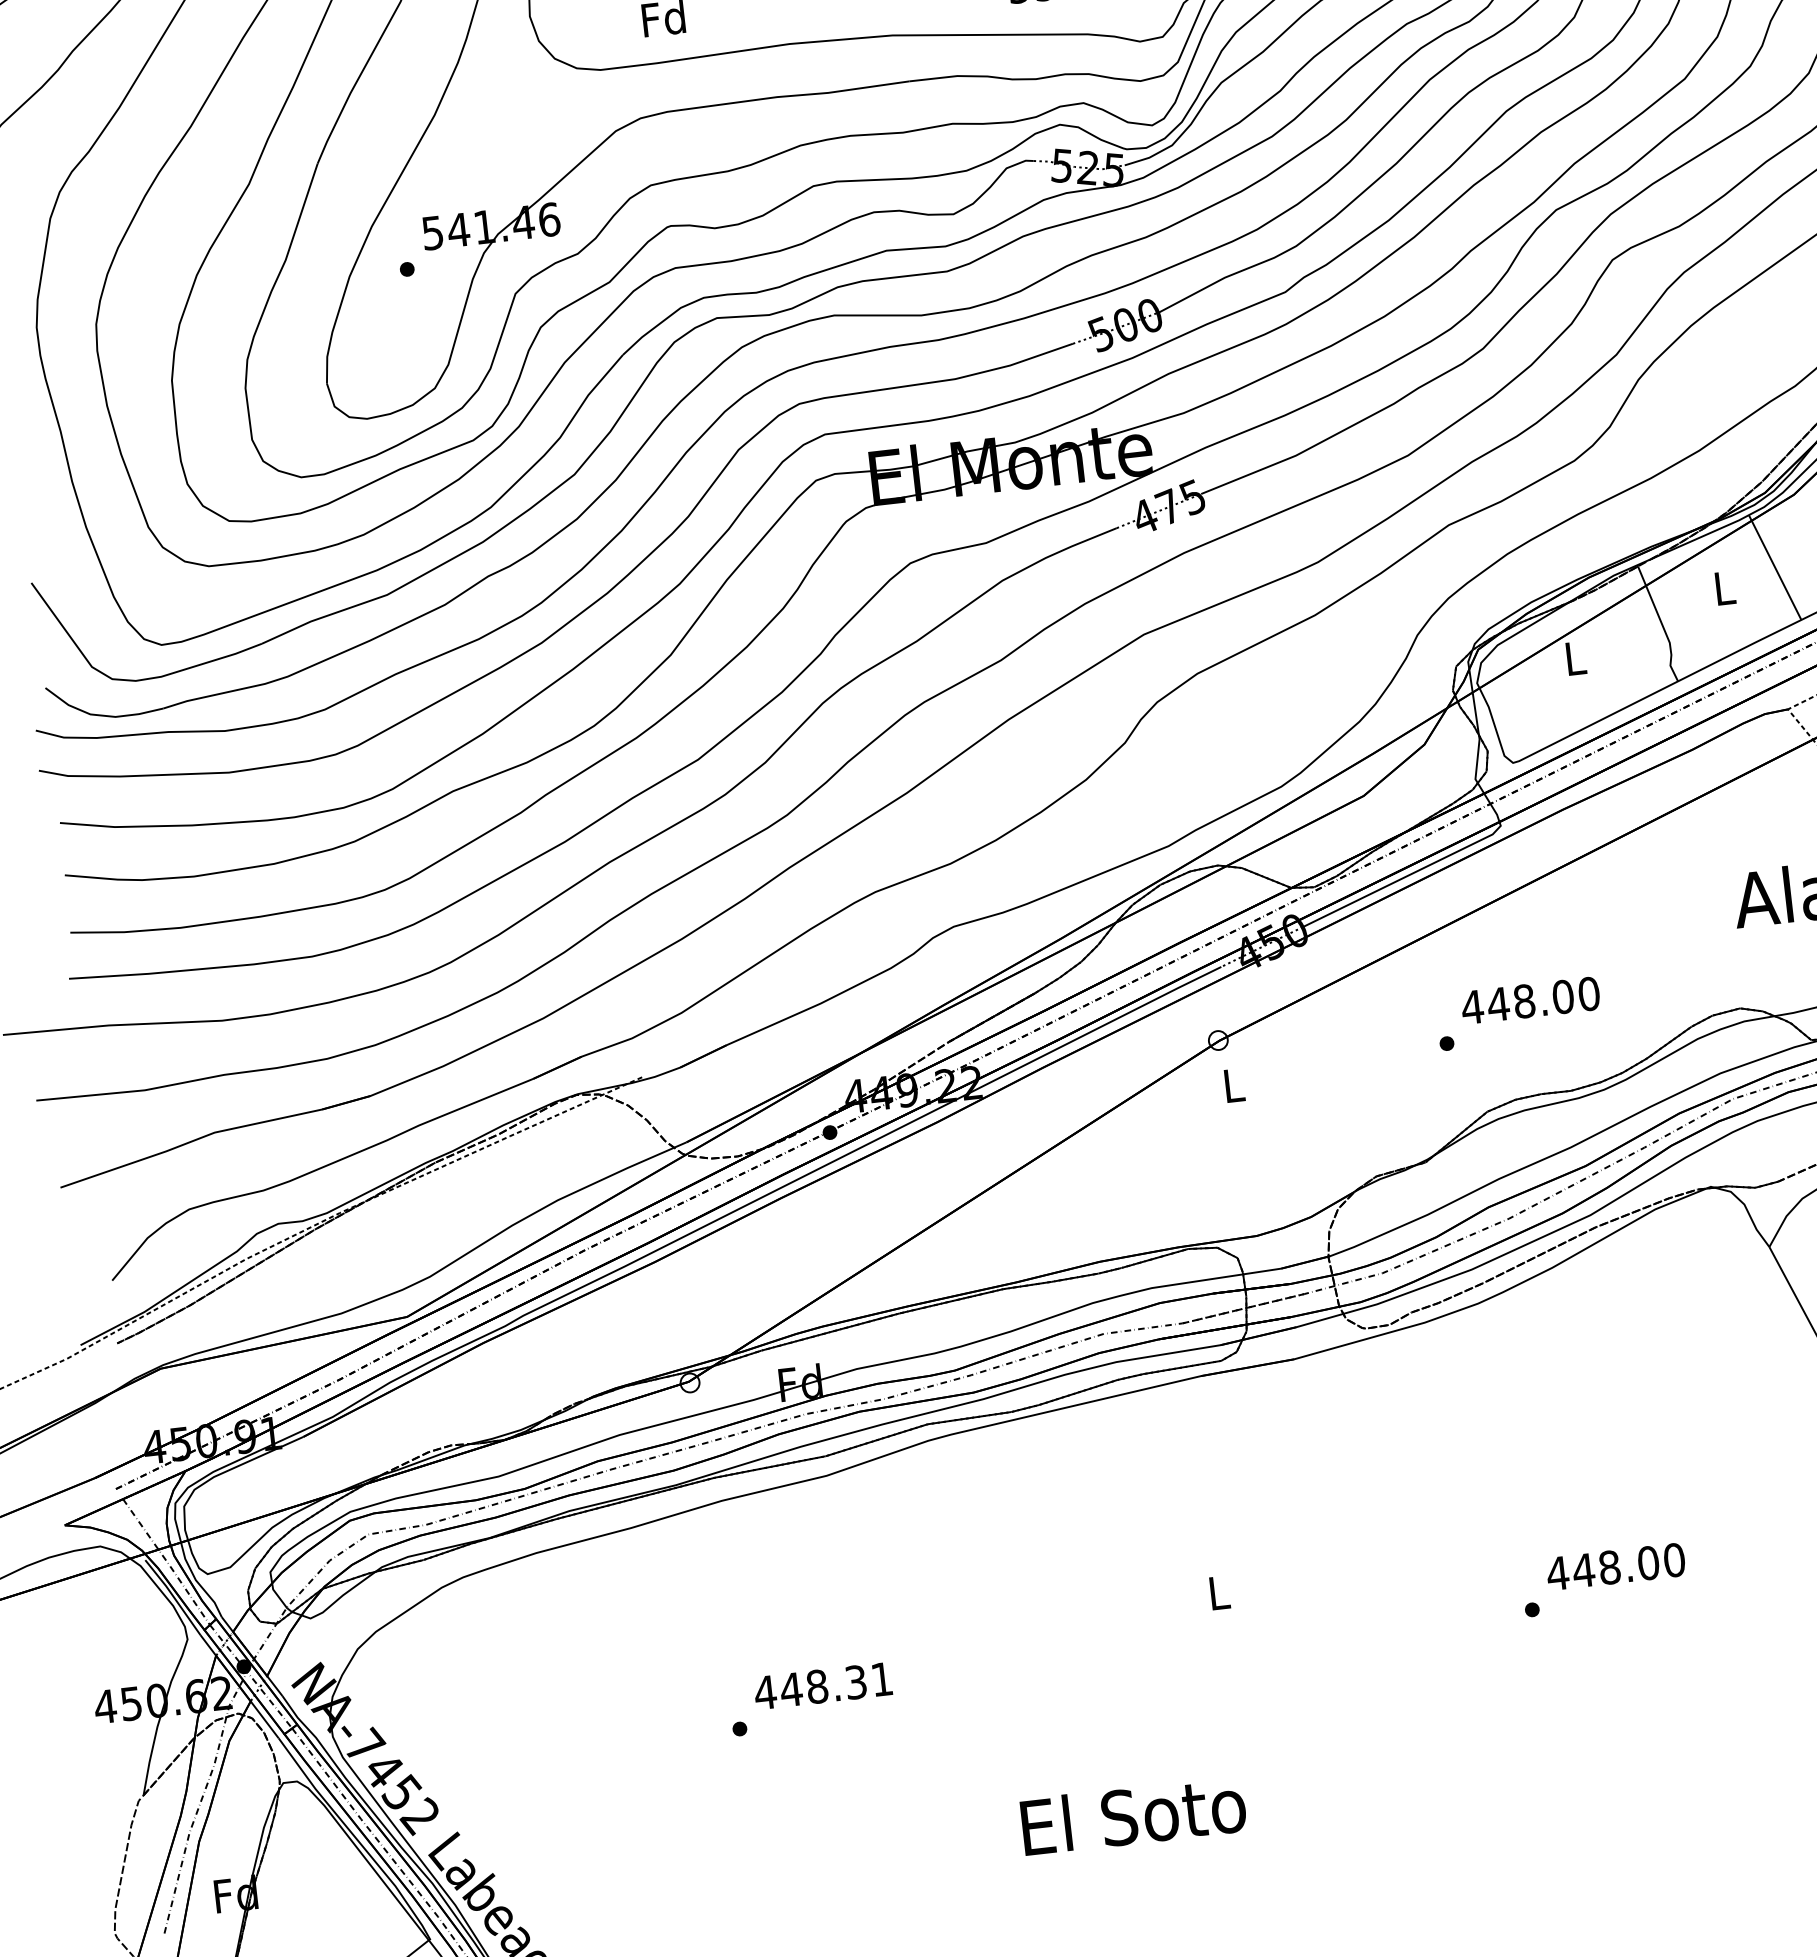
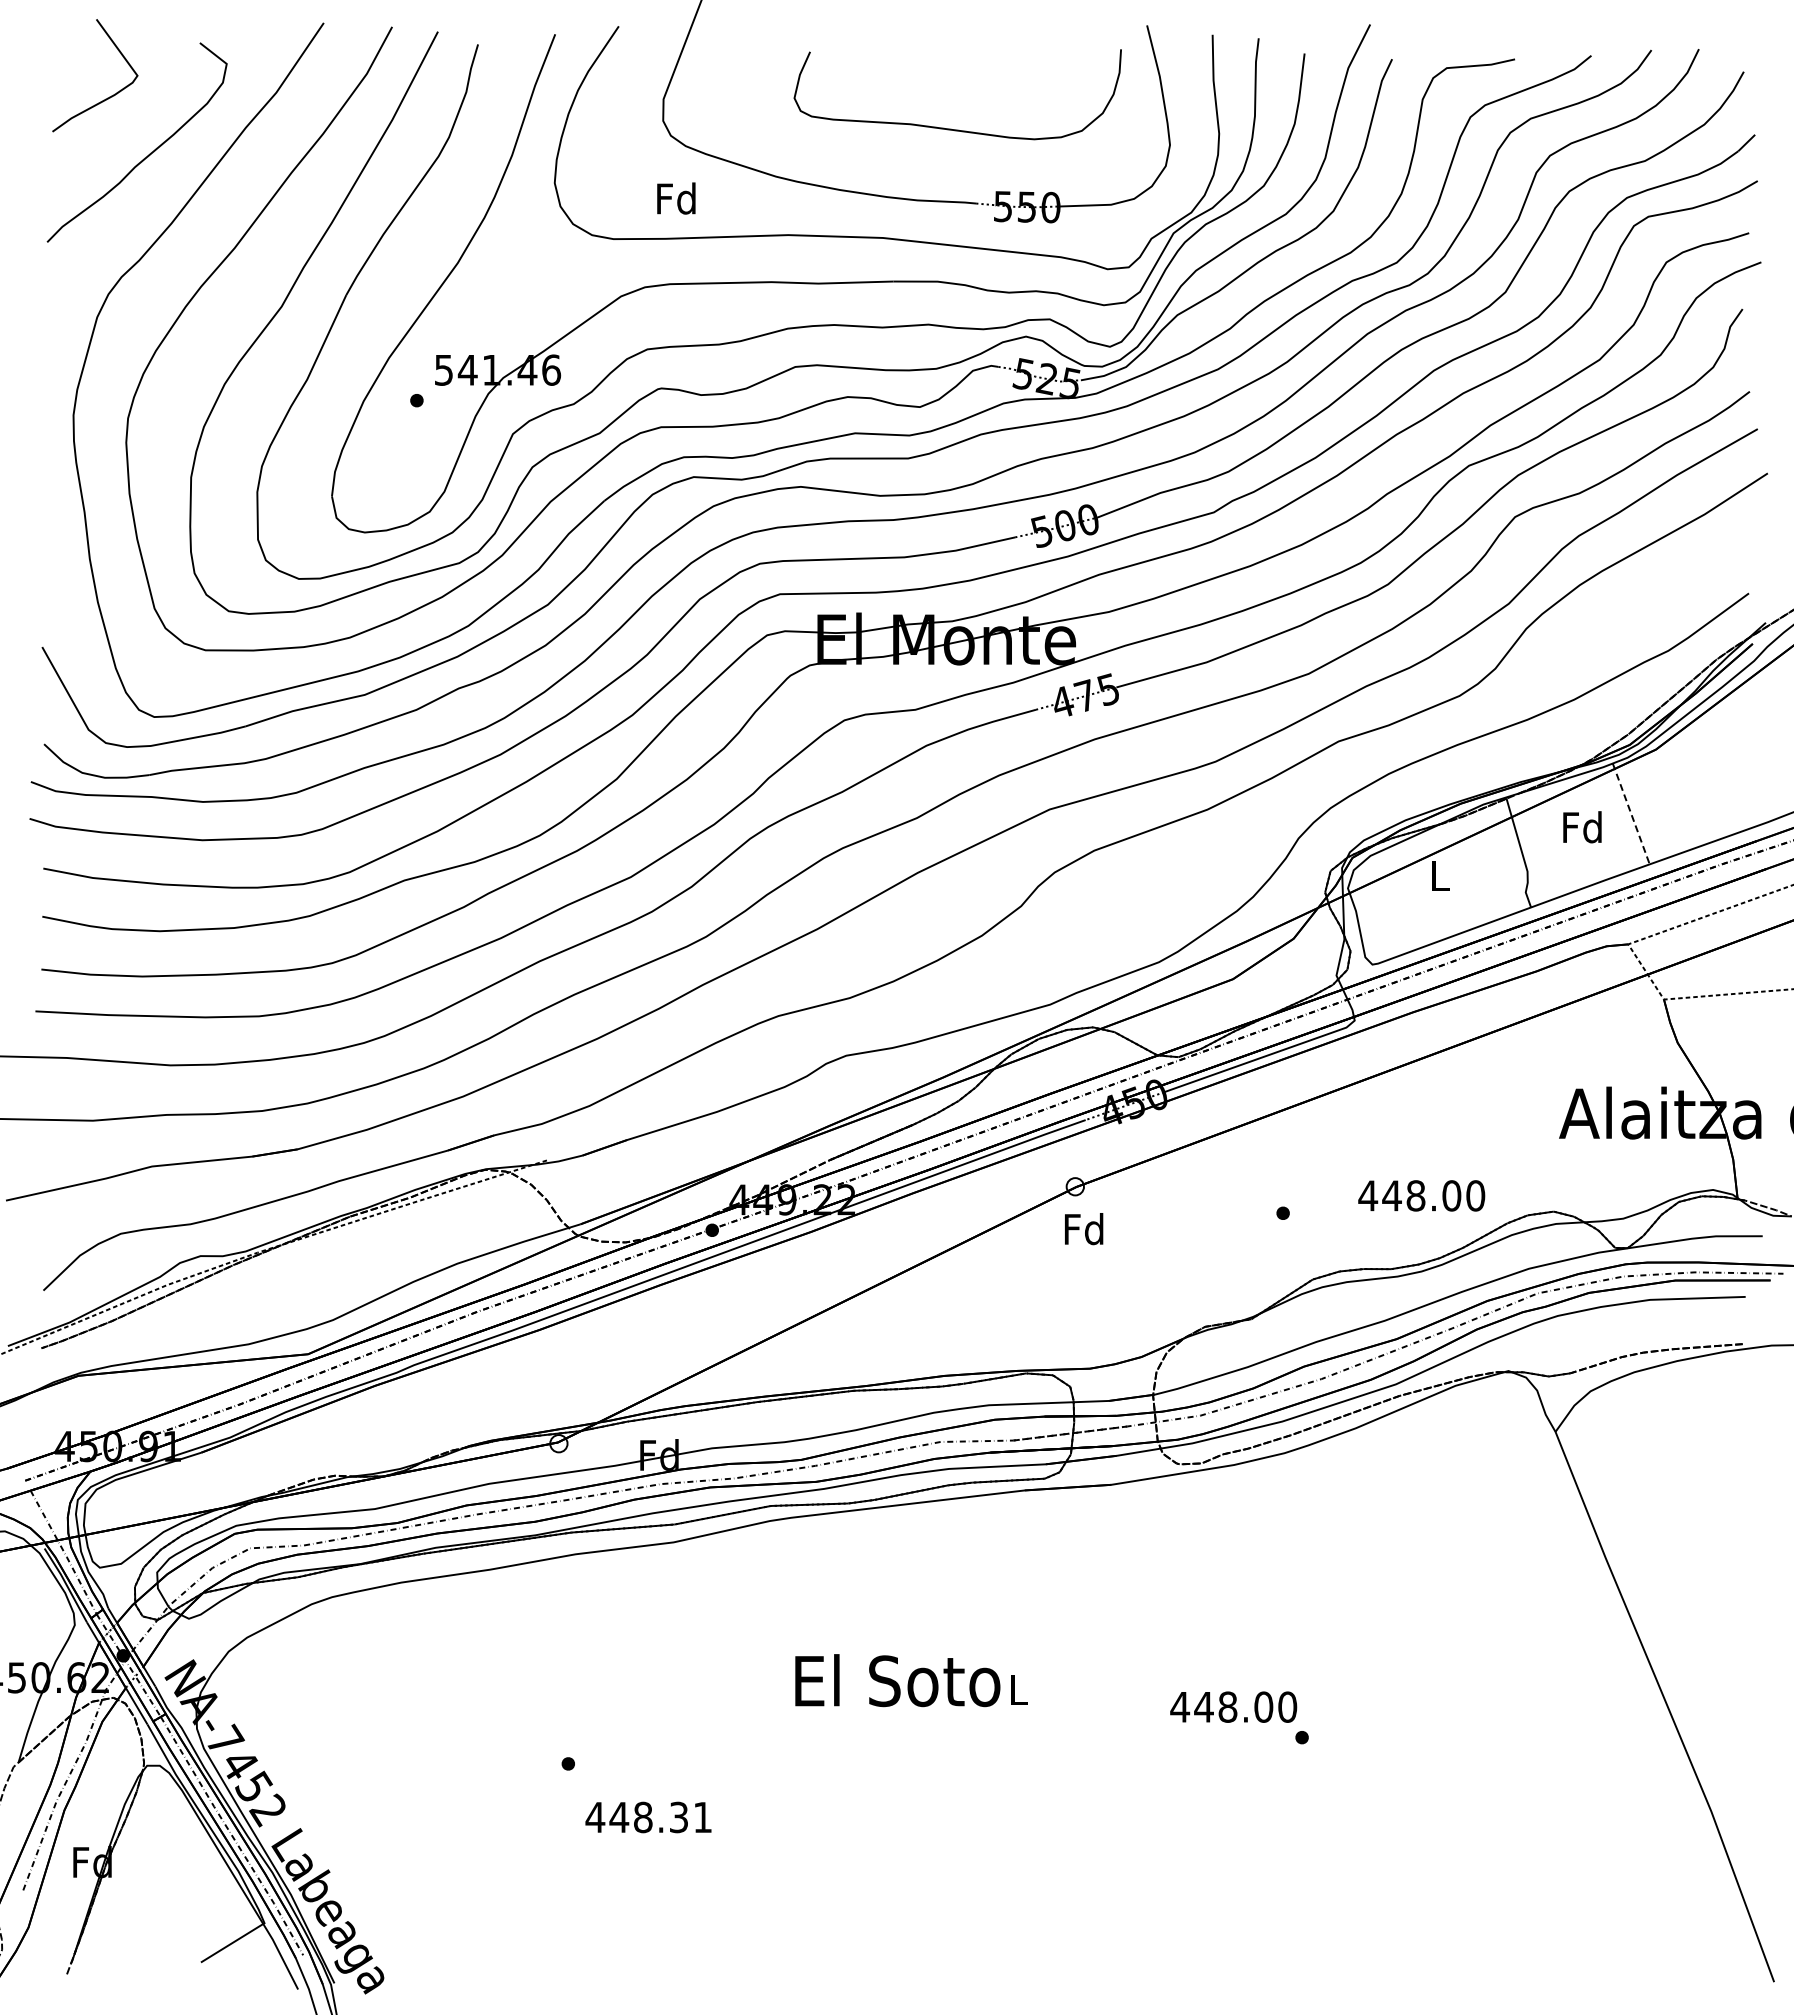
line: (1775, 567) -> (1631, 813), solid -> dashed
text: (1723, 588) -> (1582, 827), L -> Fd
text: (1530, 1000) -> (1421, 1195), moved
text: (1233, 1085) -> (1084, 1229), L -> Fd
text: (1615, 1566) -> (1233, 1706), moved
text: (823, 1686) -> (648, 1817), moved
text: (1133, 1815) -> (897, 1680), moved

